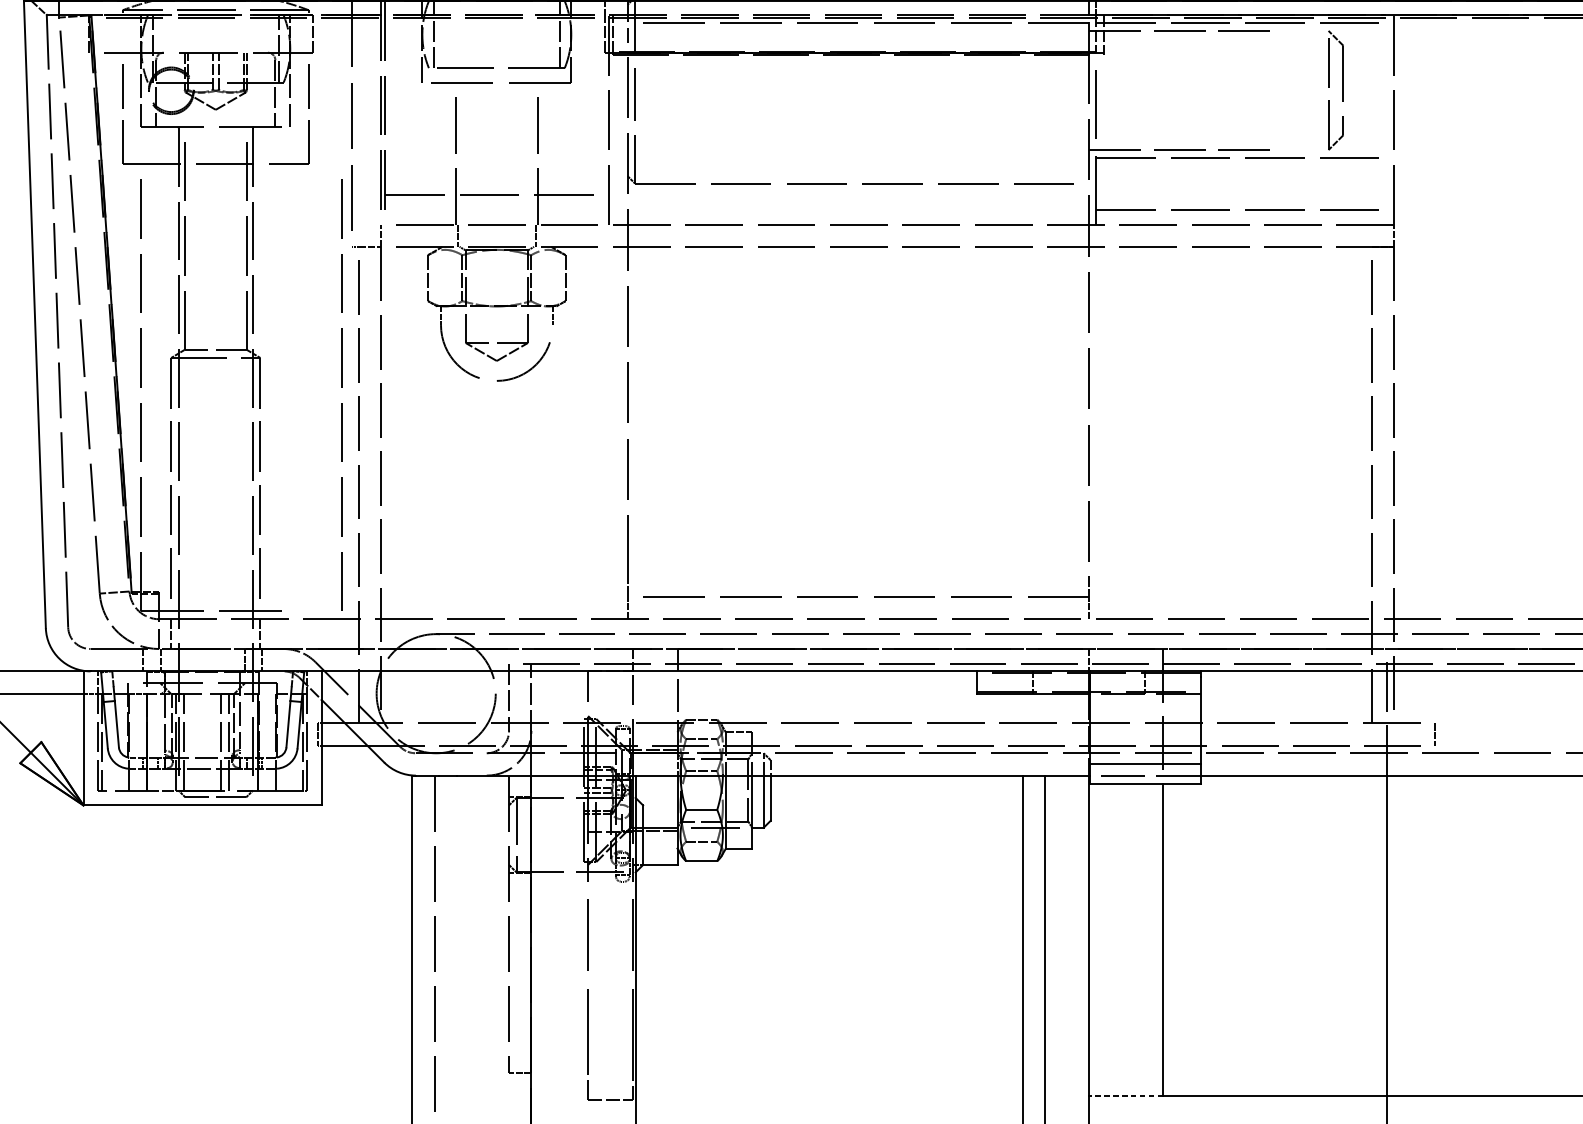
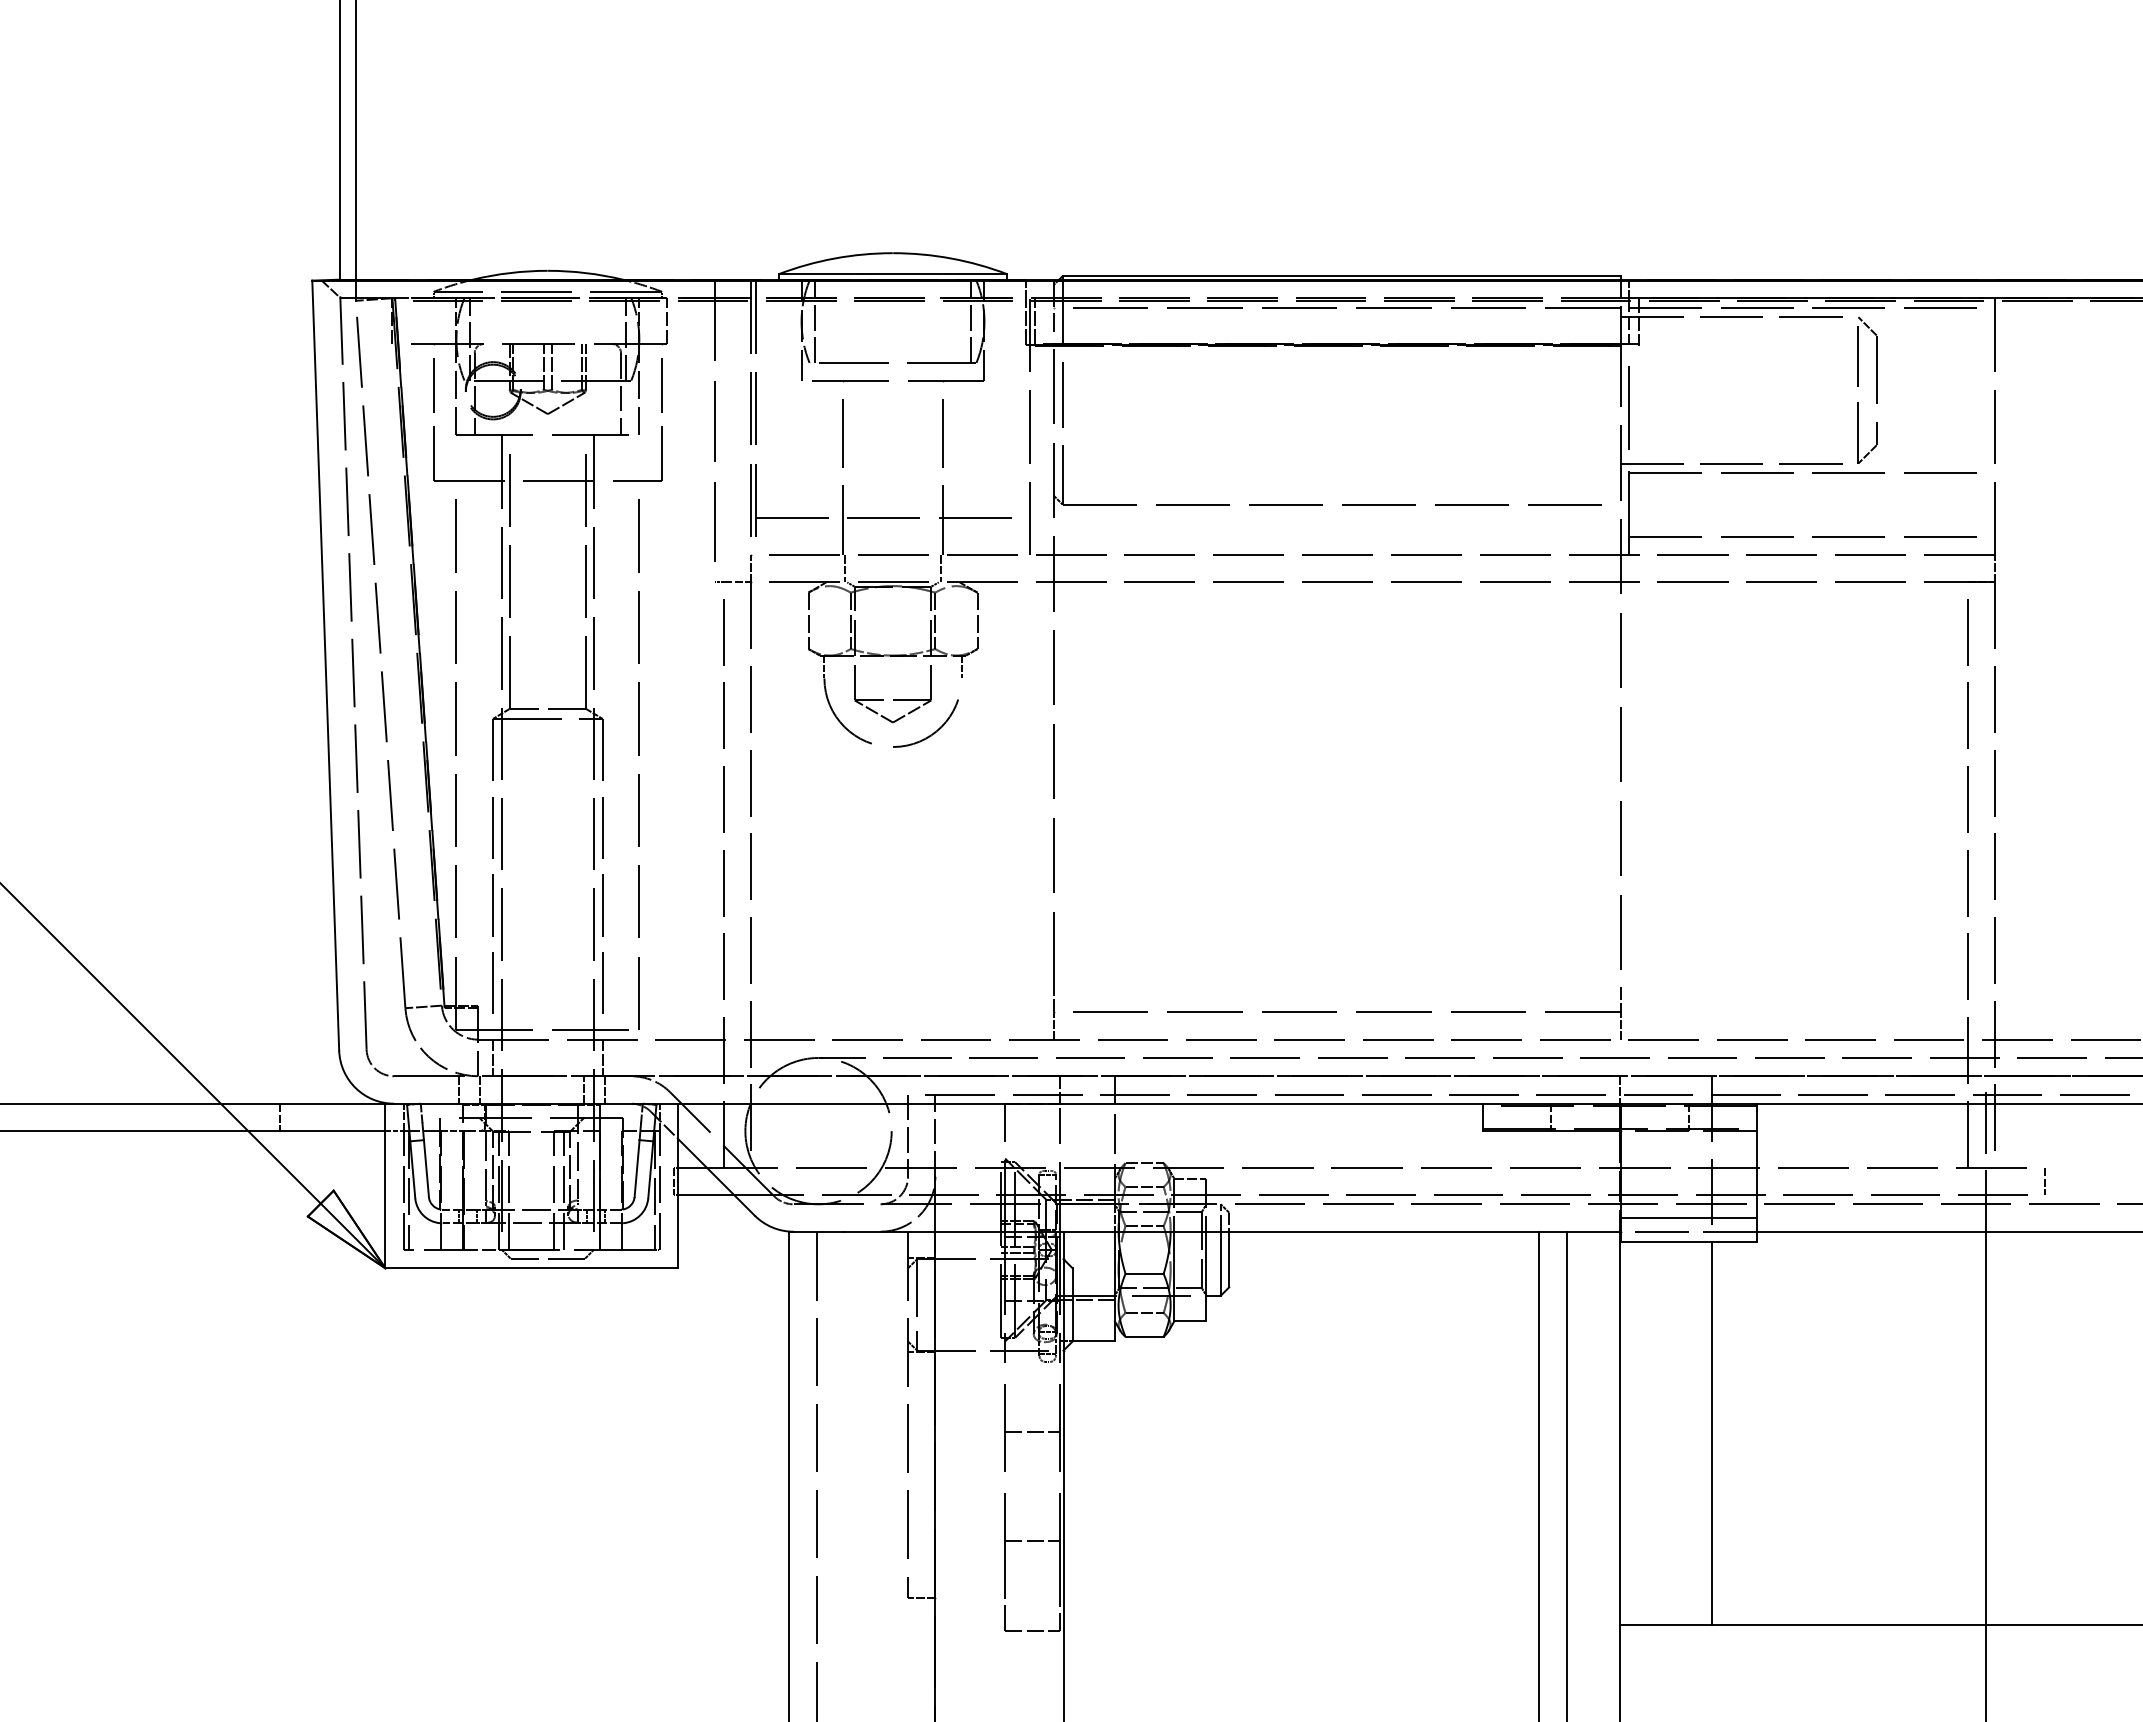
part: (1343, 89) -> (1876, 389), moved
line: (340, 387) -> (638, 755), moved
line: (610, 939) -> (1032, 1432), added
line: (610, 1027) -> (1032, 1540), added
line: (1125, 1095) -> (1665, 1624), dashed -> solid

